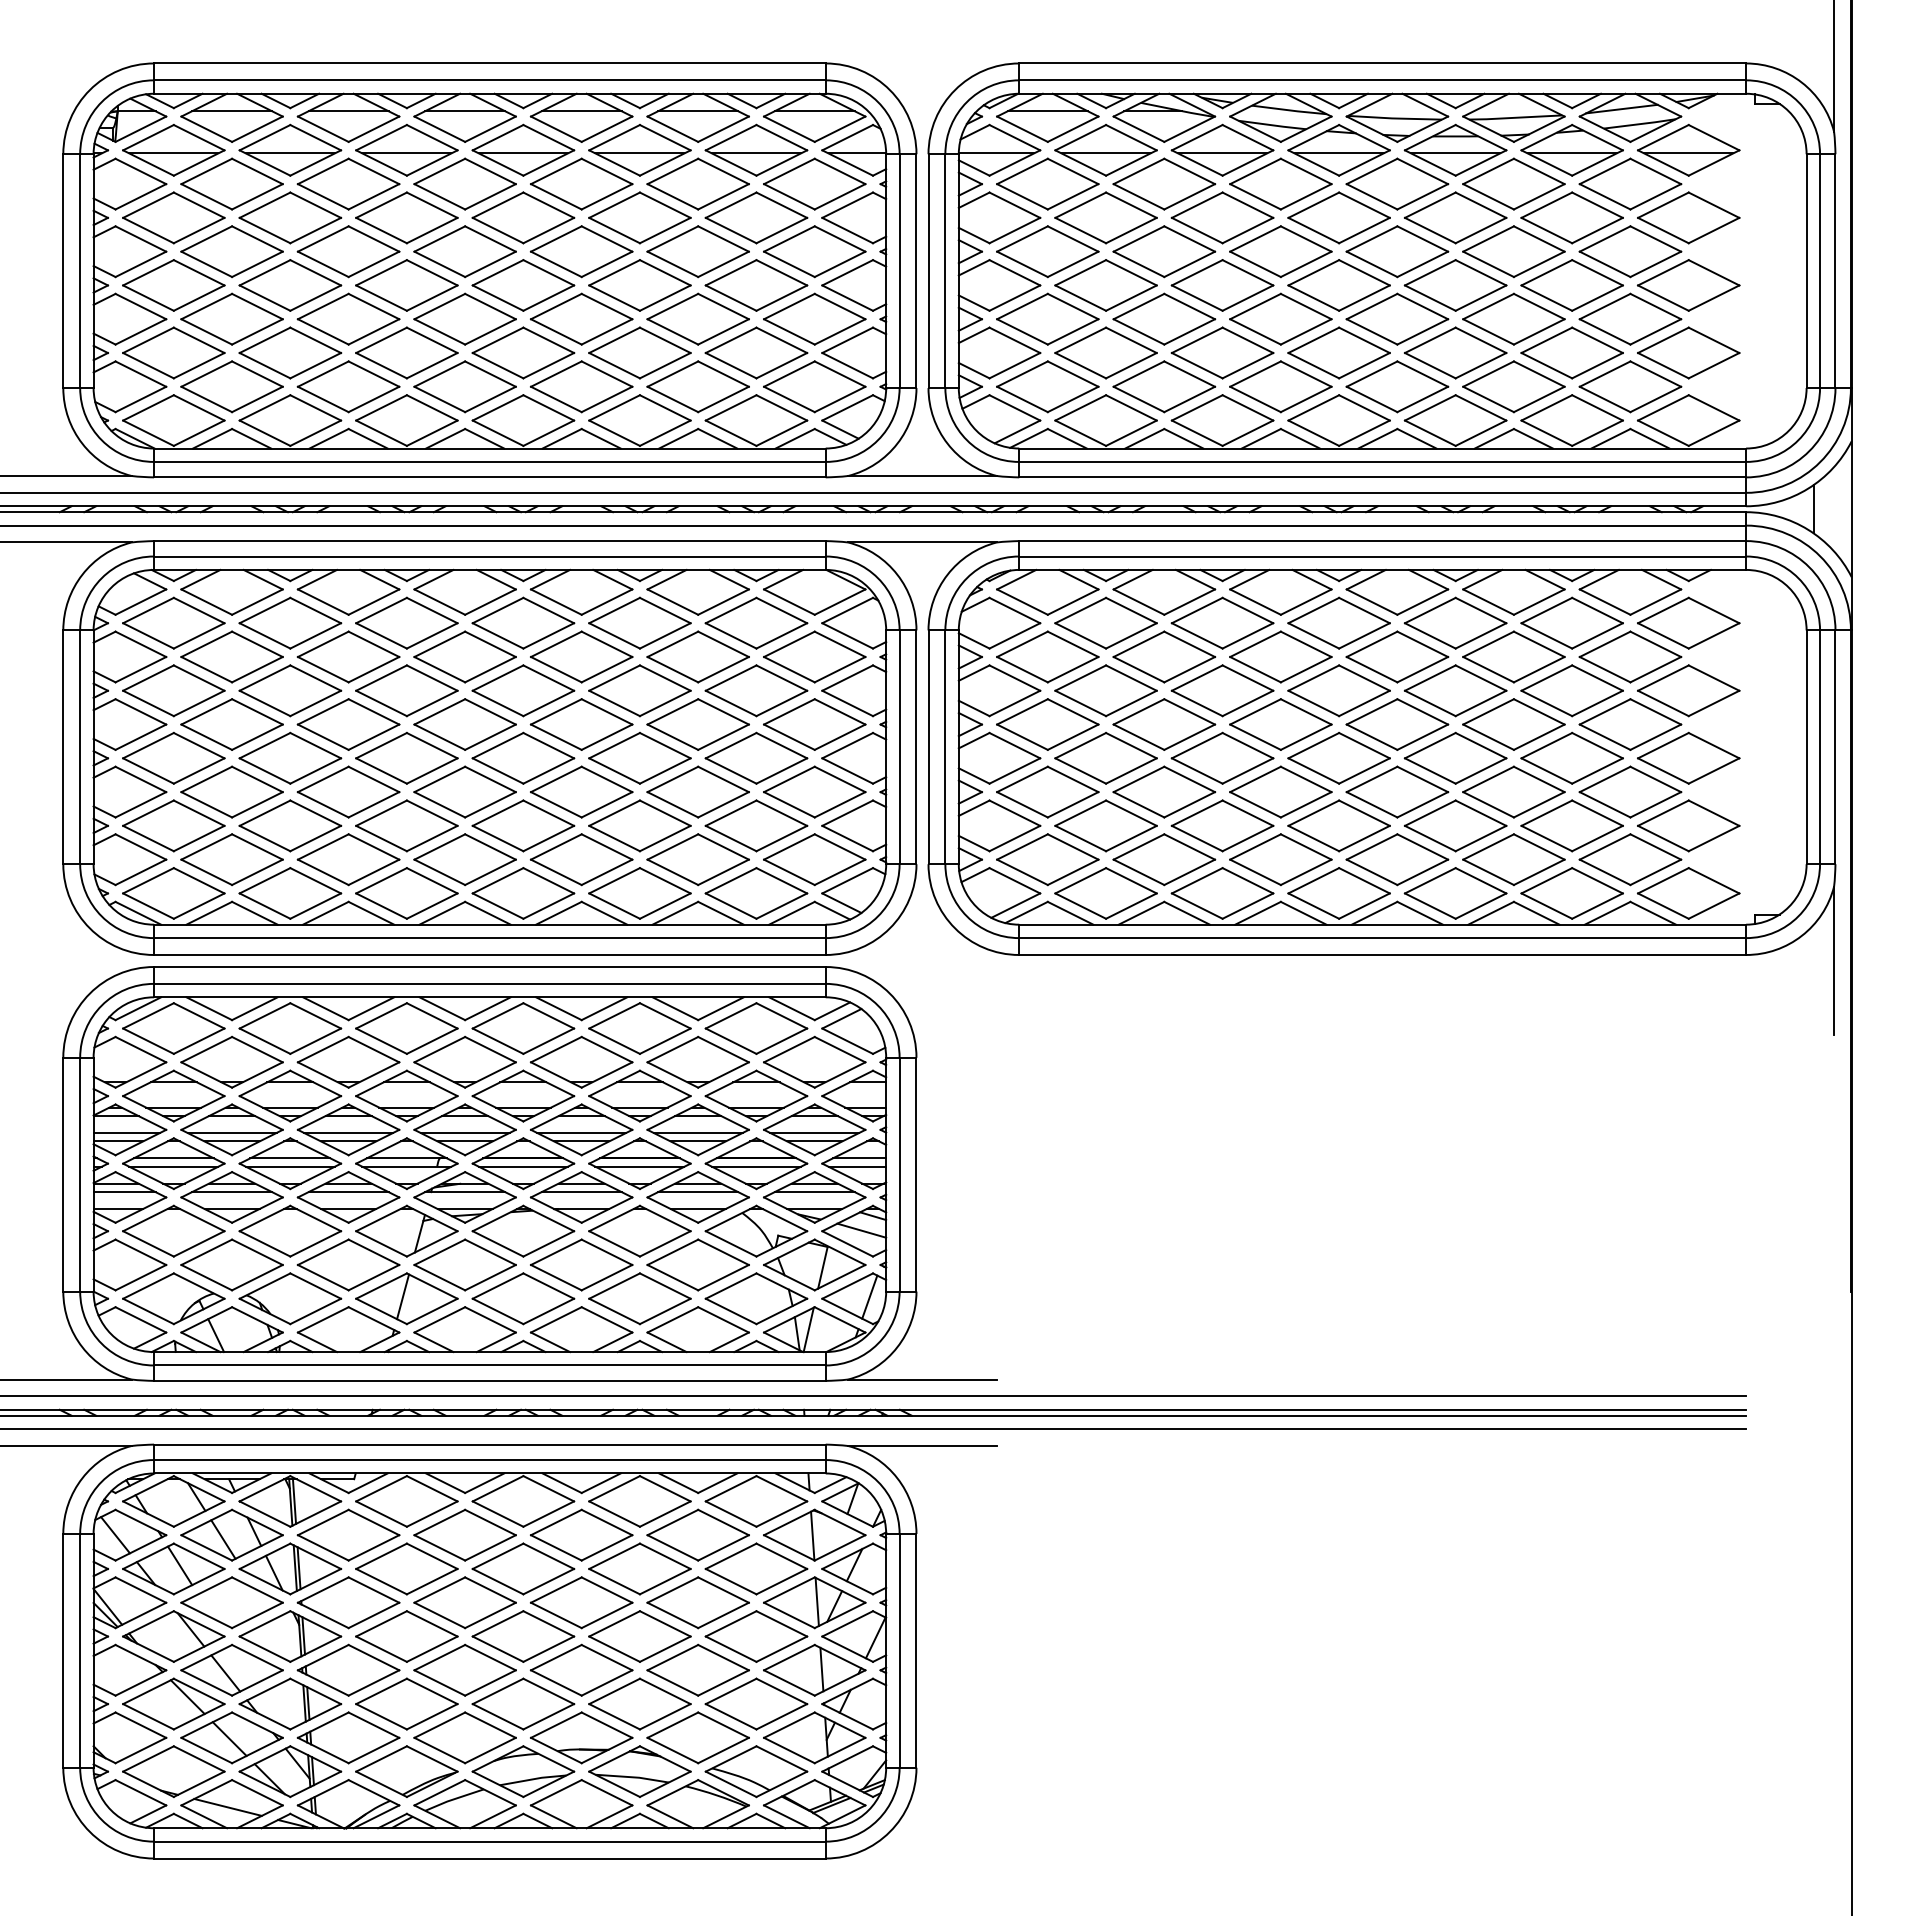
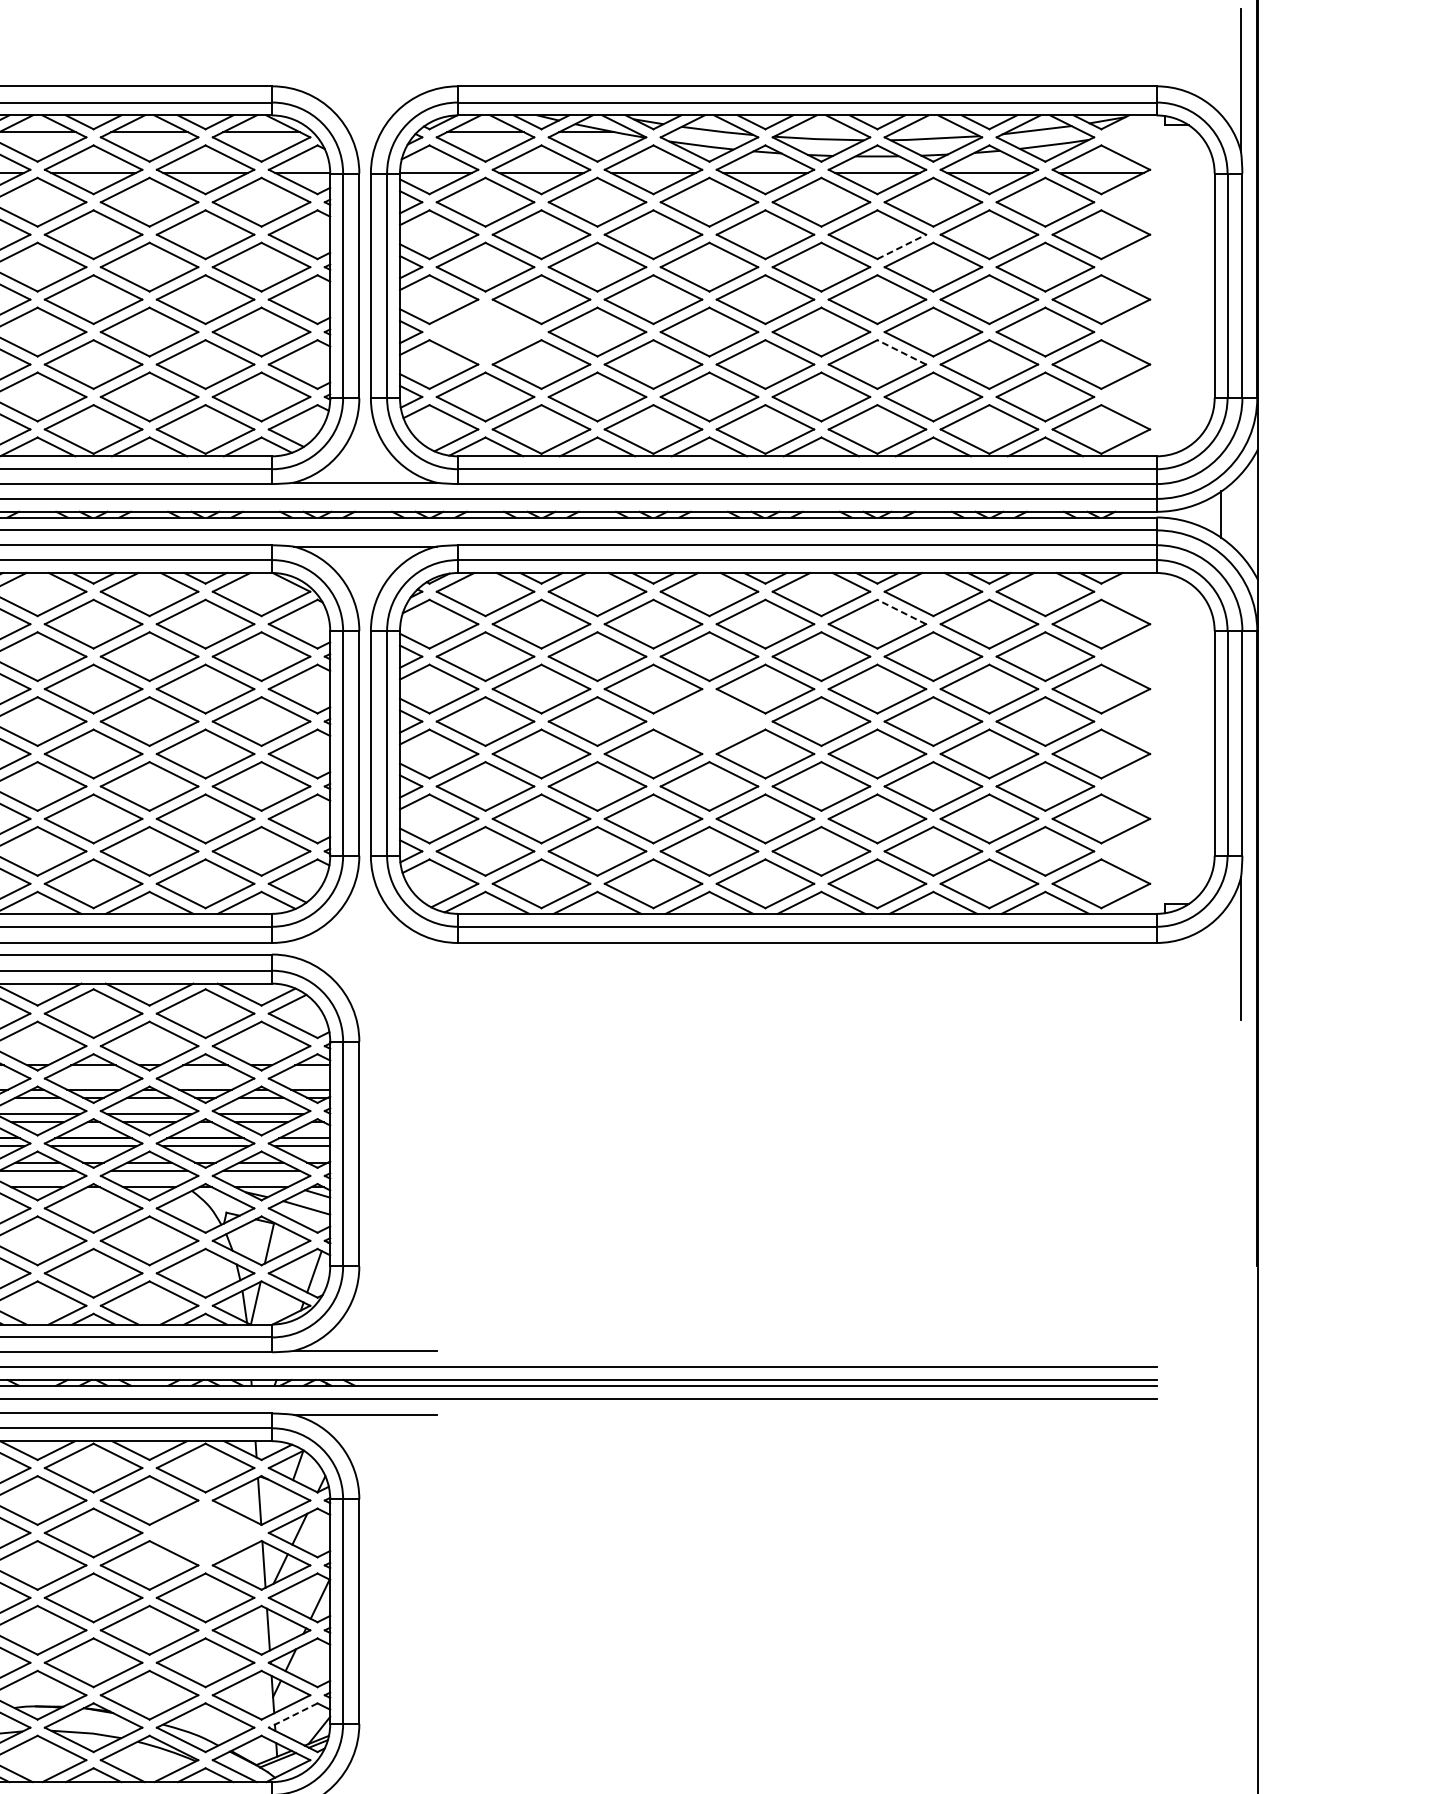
line: (1481, 230) -> (902, 246), solid -> dashed
part: (1047, 318) -> (485, 331), removed
line: (1480, 340) -> (901, 352), solid -> dashed
line: (1480, 610) -> (901, 611), solid -> dashed
part: (1280, 724) -> (709, 721), removed
part: (756, 1568) -> (205, 1532), removed
line: (847, 1759) -> (293, 1716), solid -> dashed

